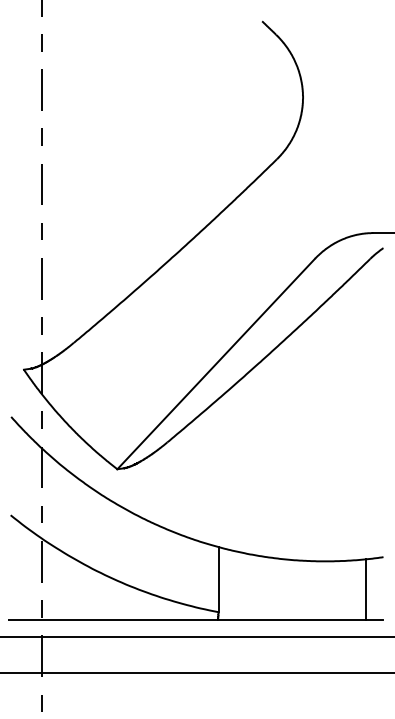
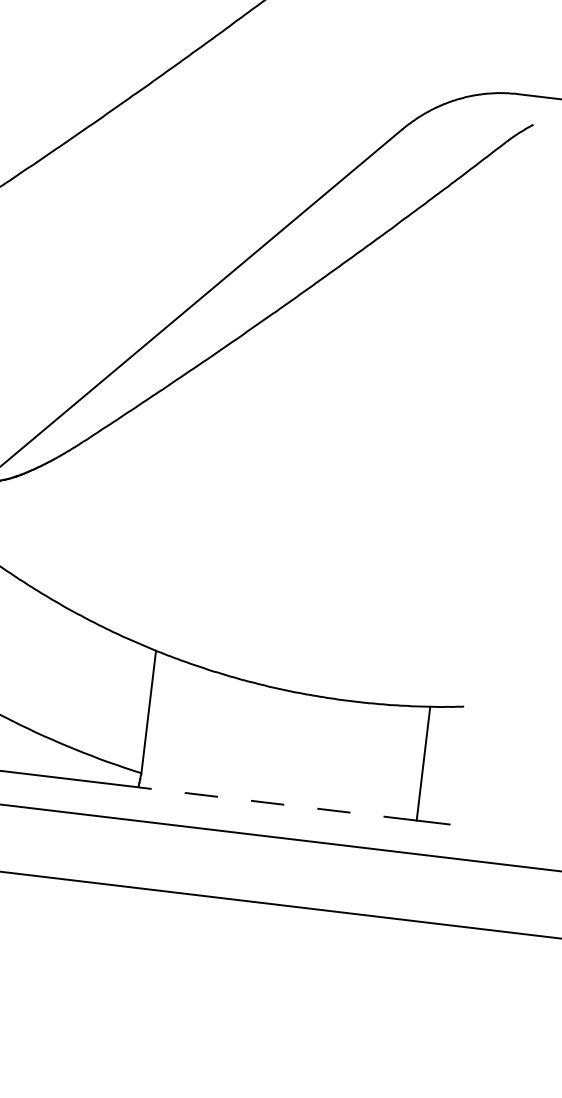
line: (291, 619) -> (276, 803), solid -> dashed

